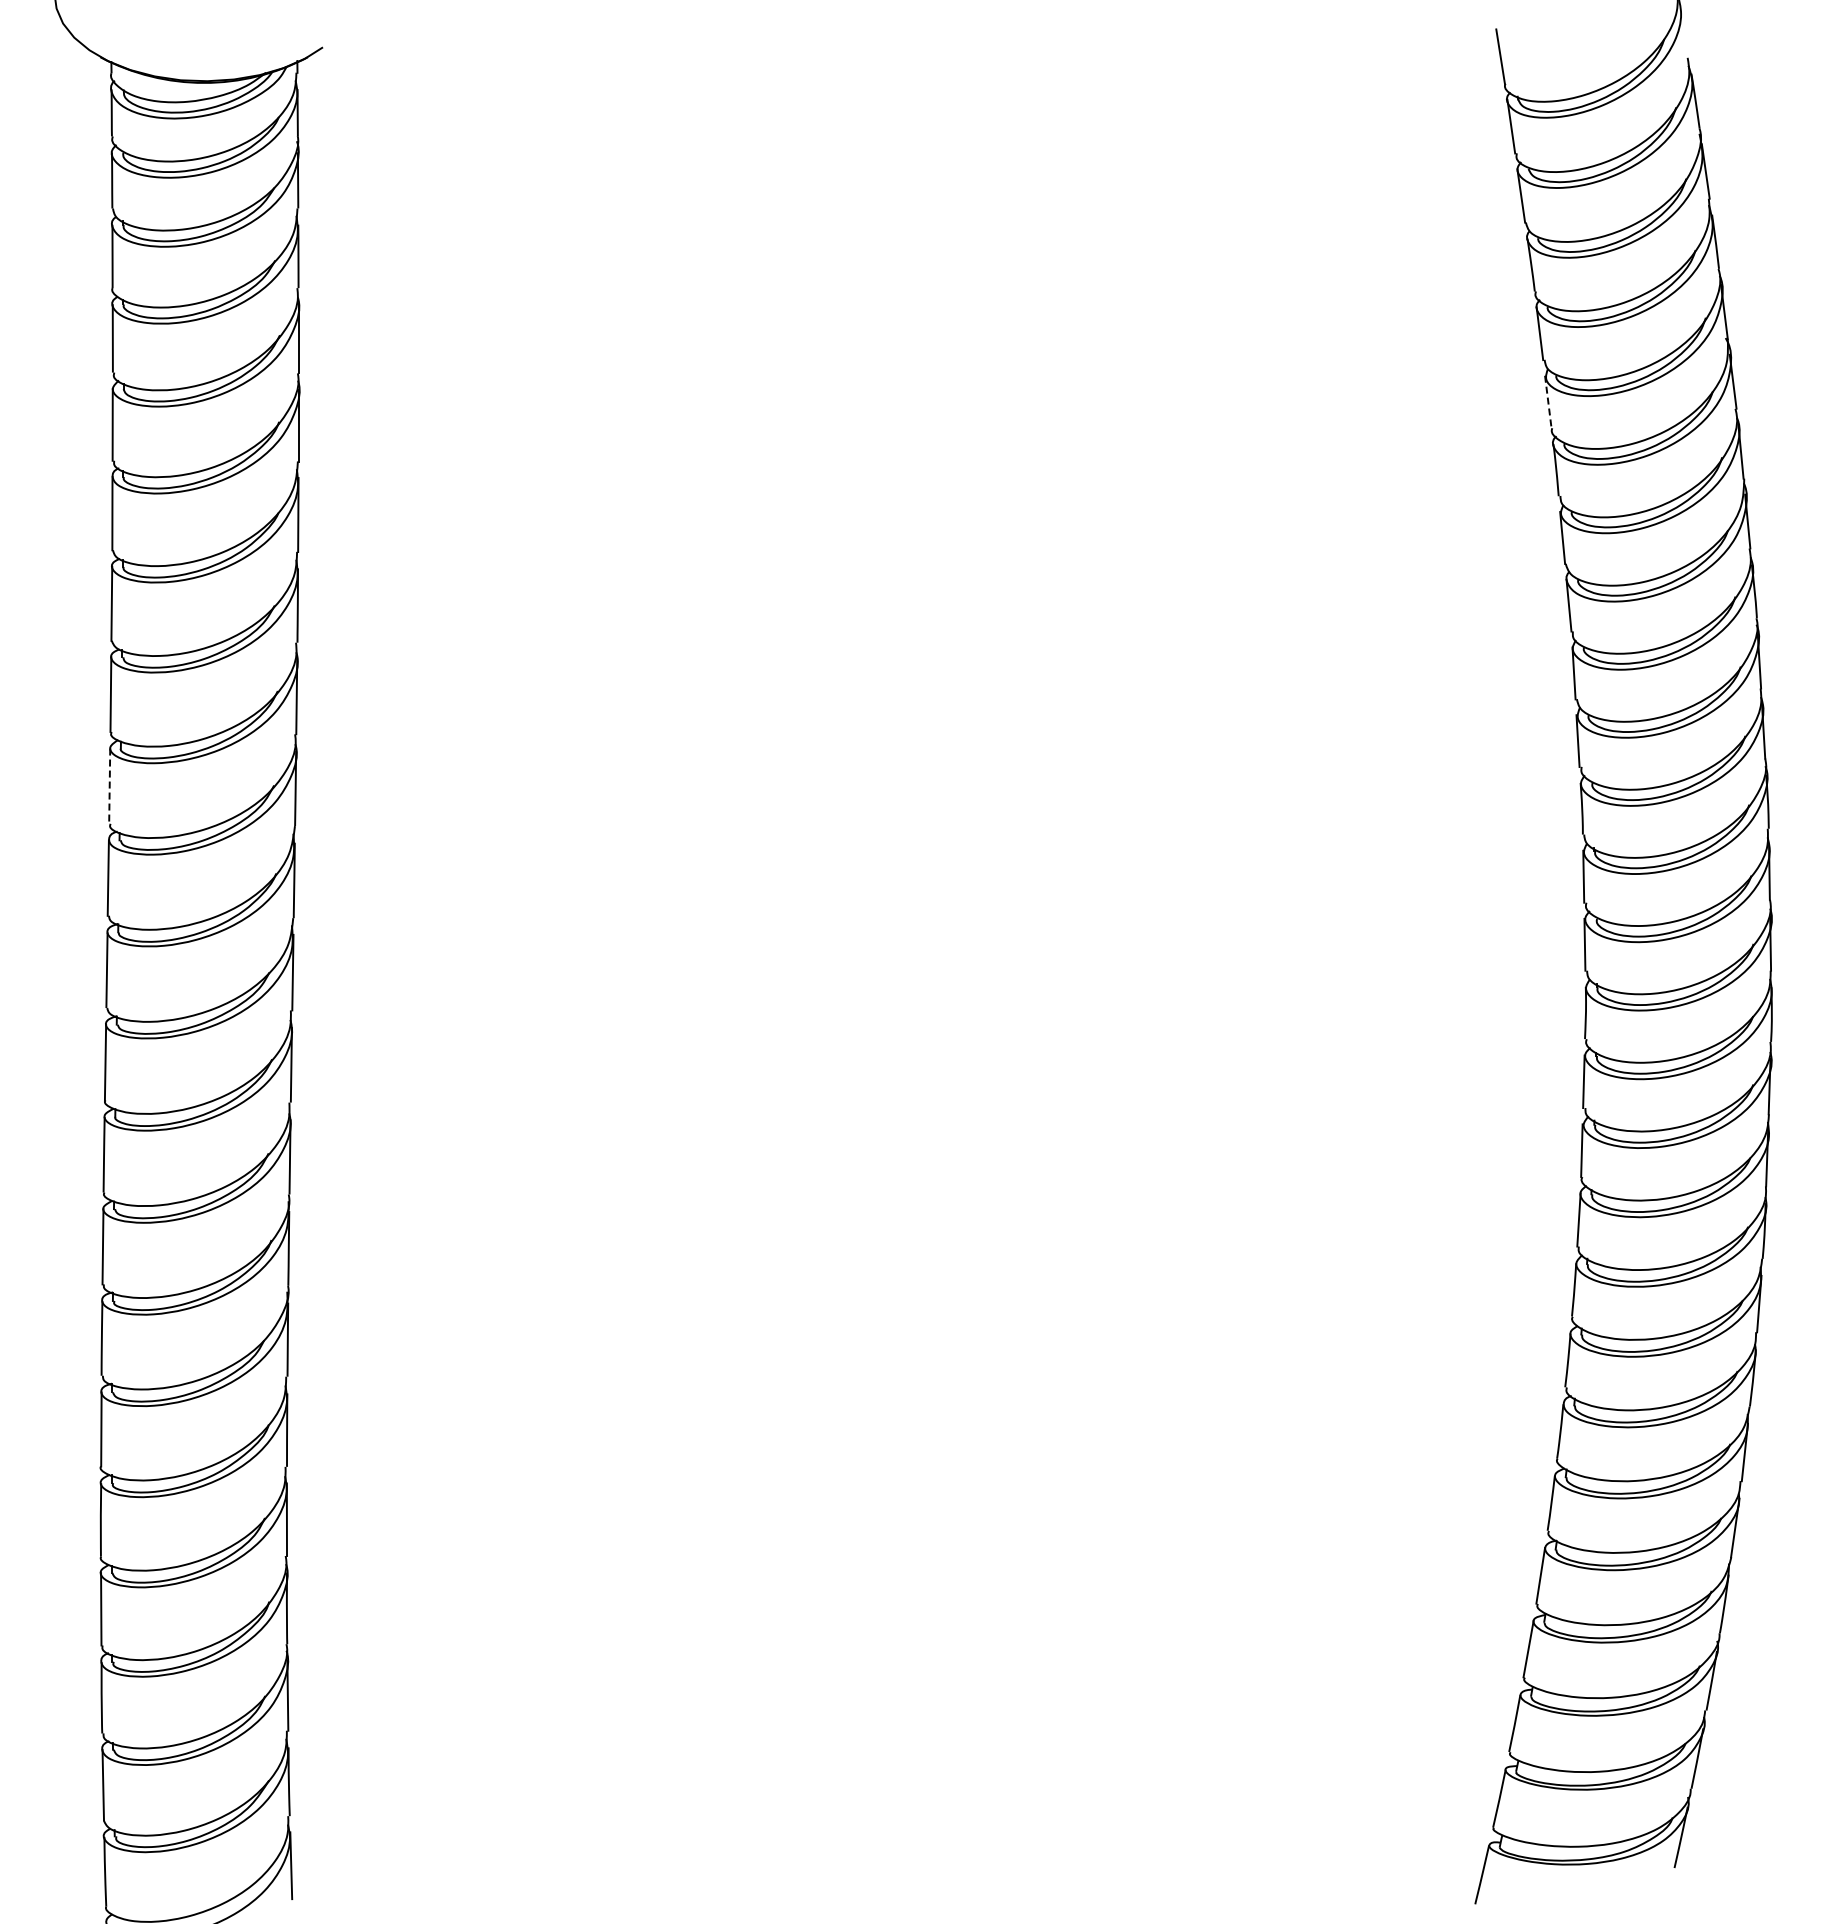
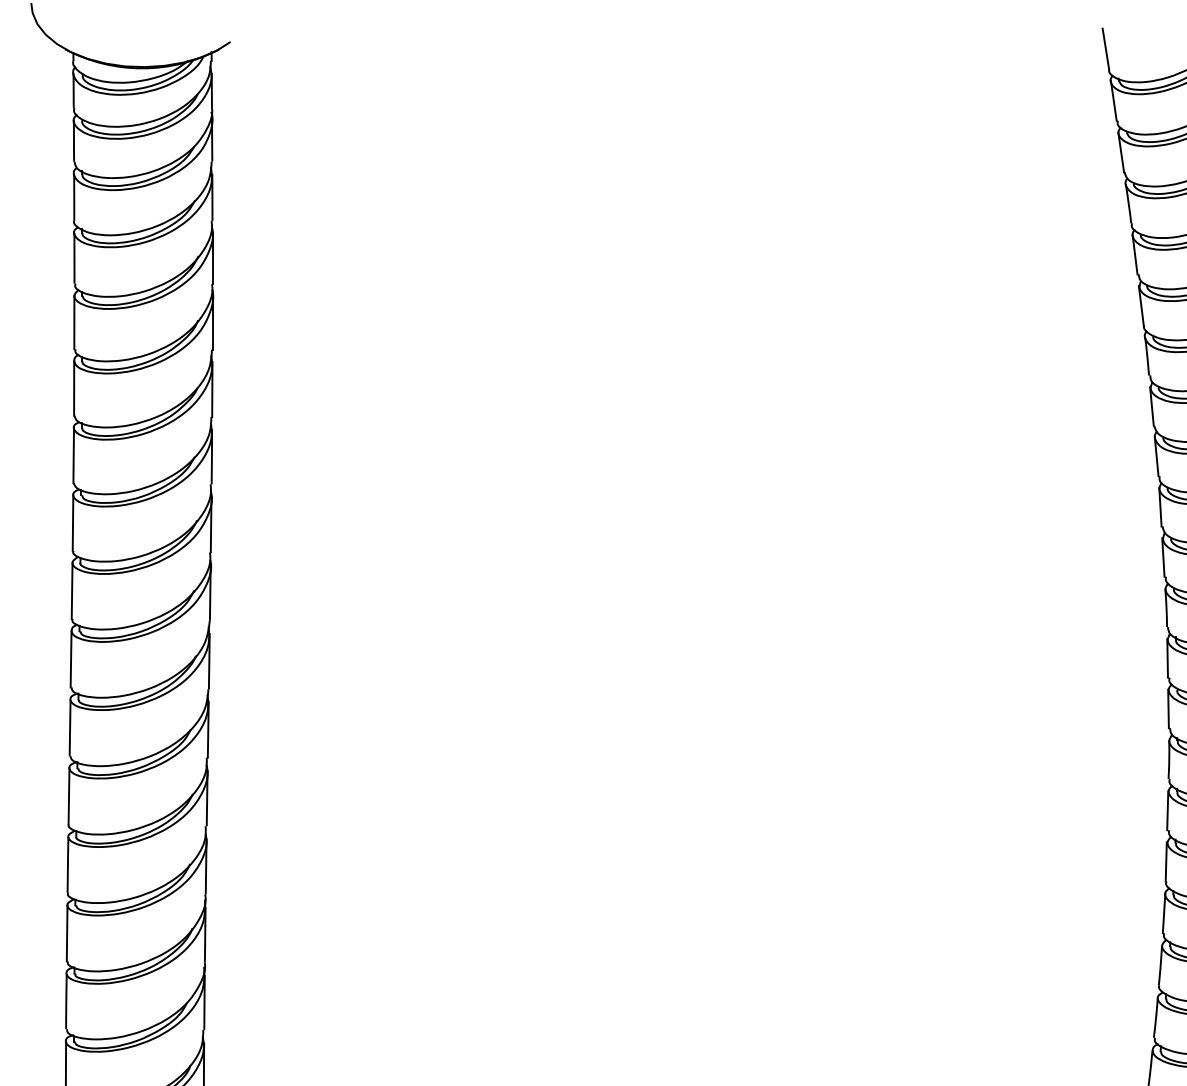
line: (1548, 402) -> (1141, 305), dashed -> solid
line: (109, 786) -> (71, 591), dashed -> solid

